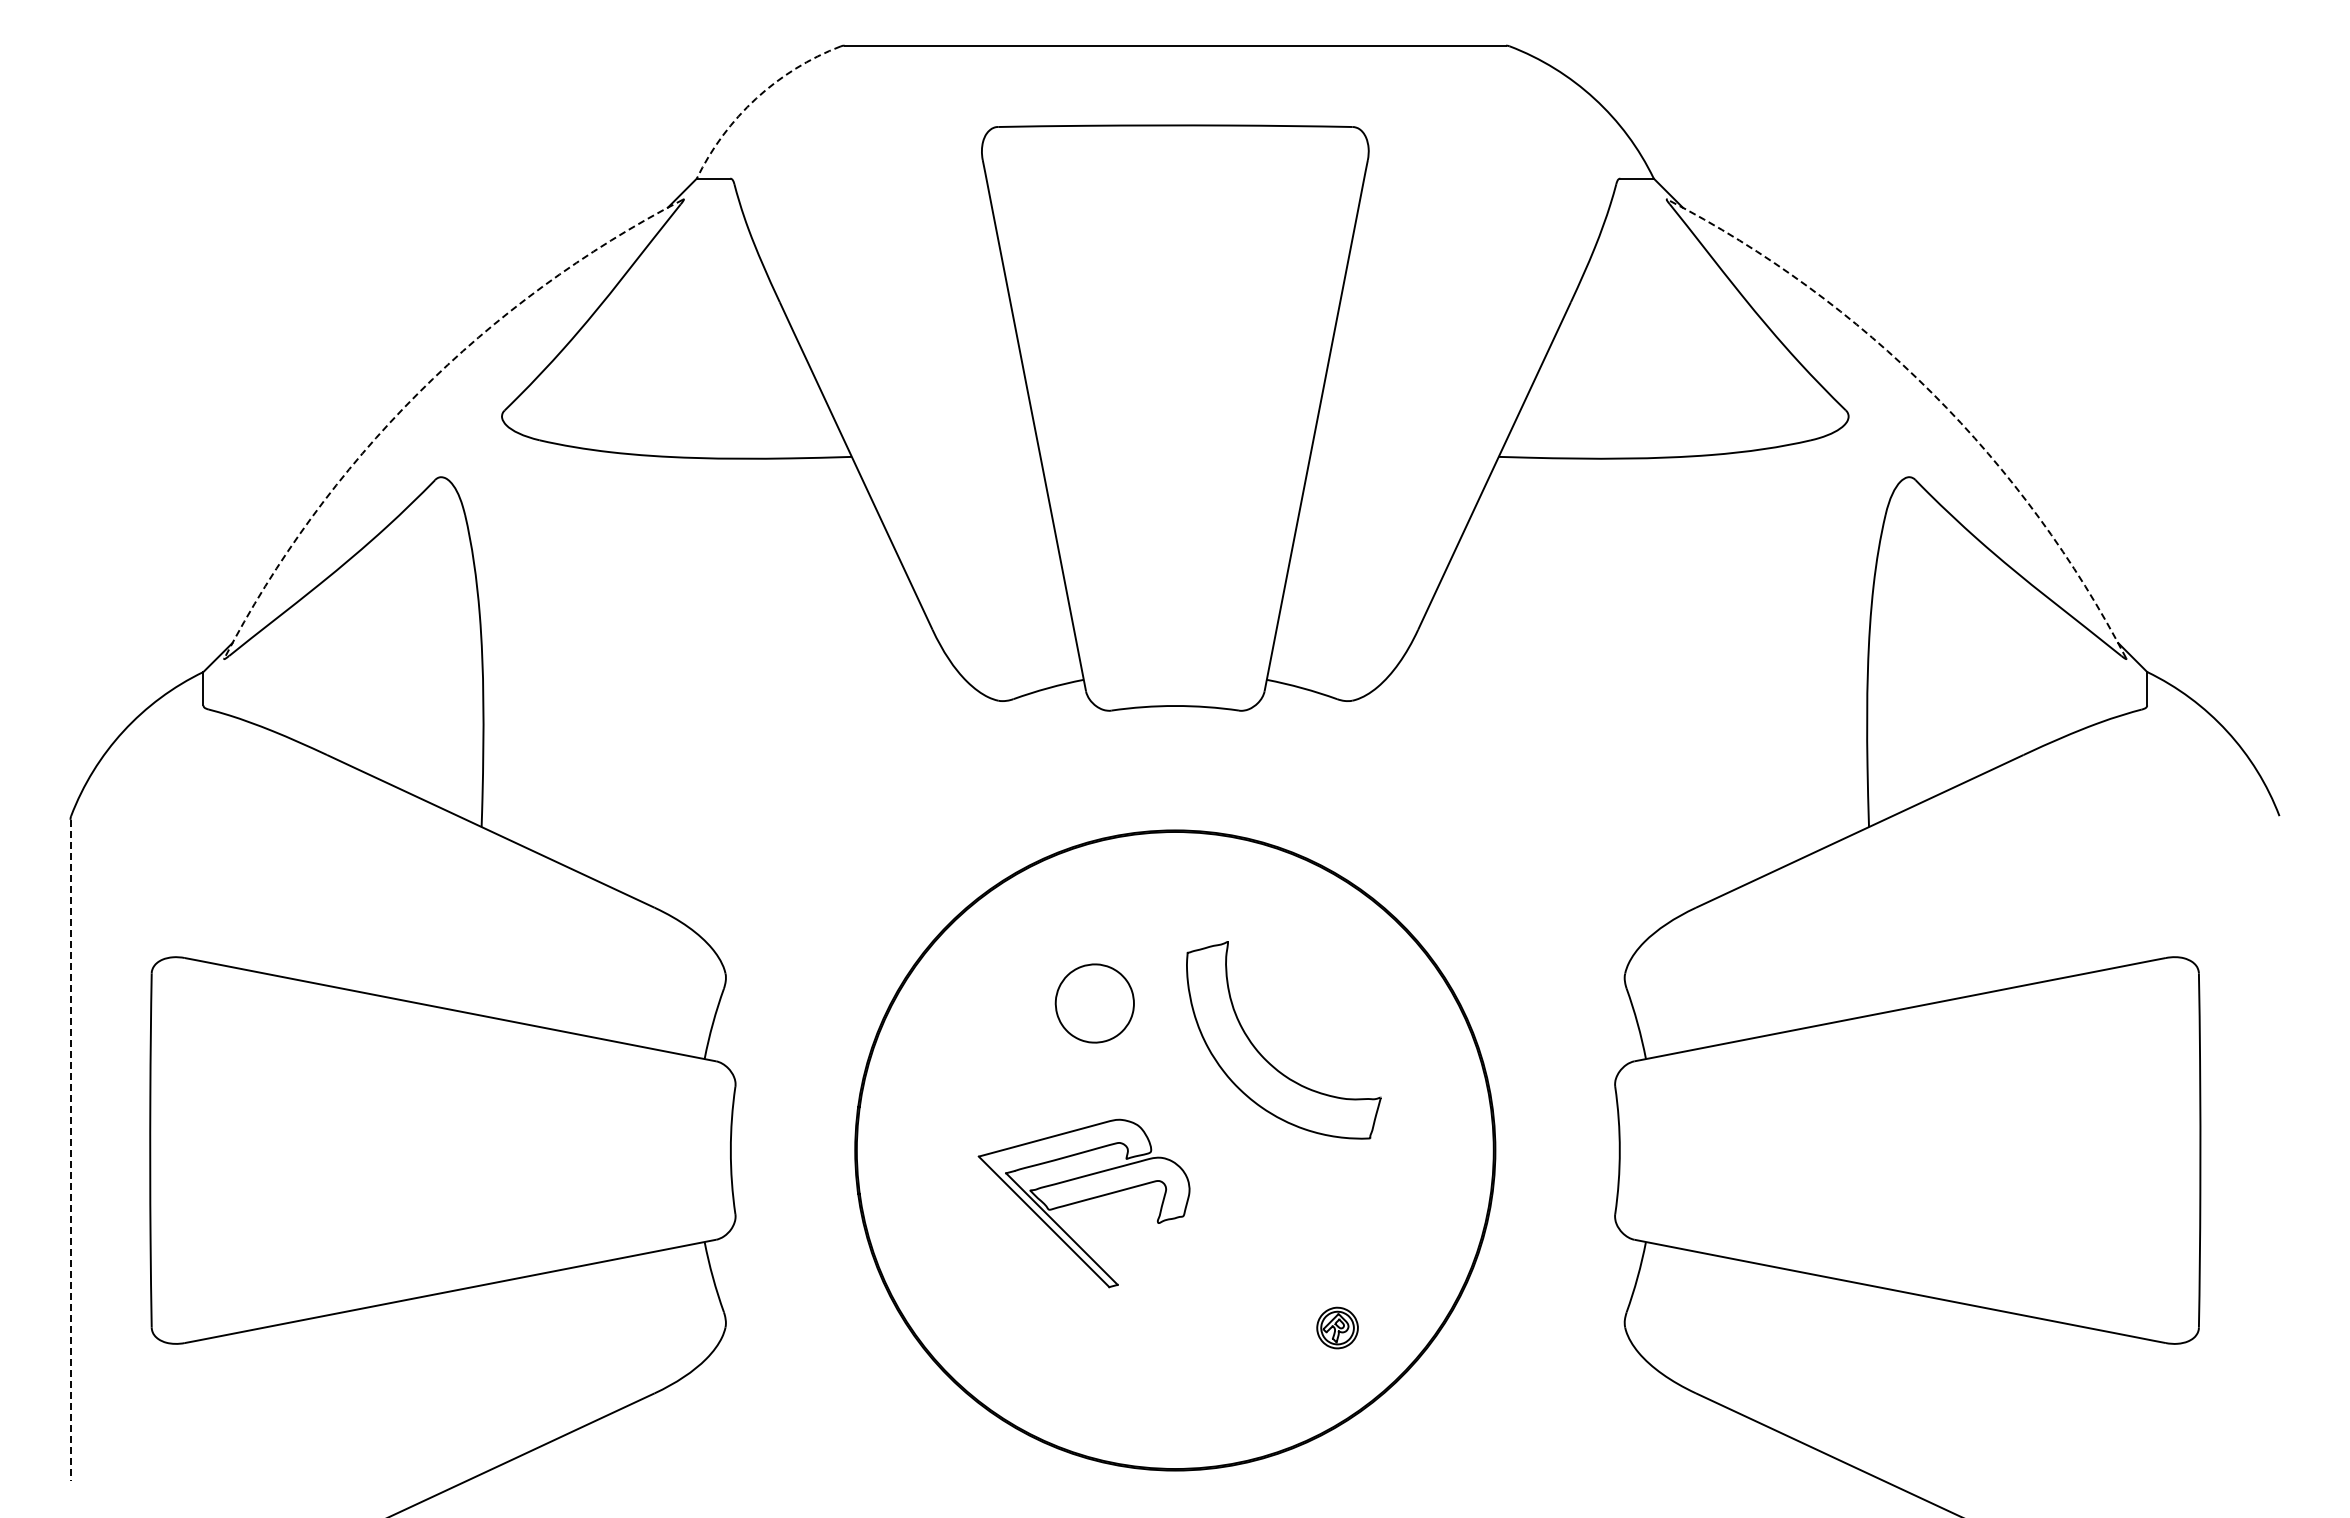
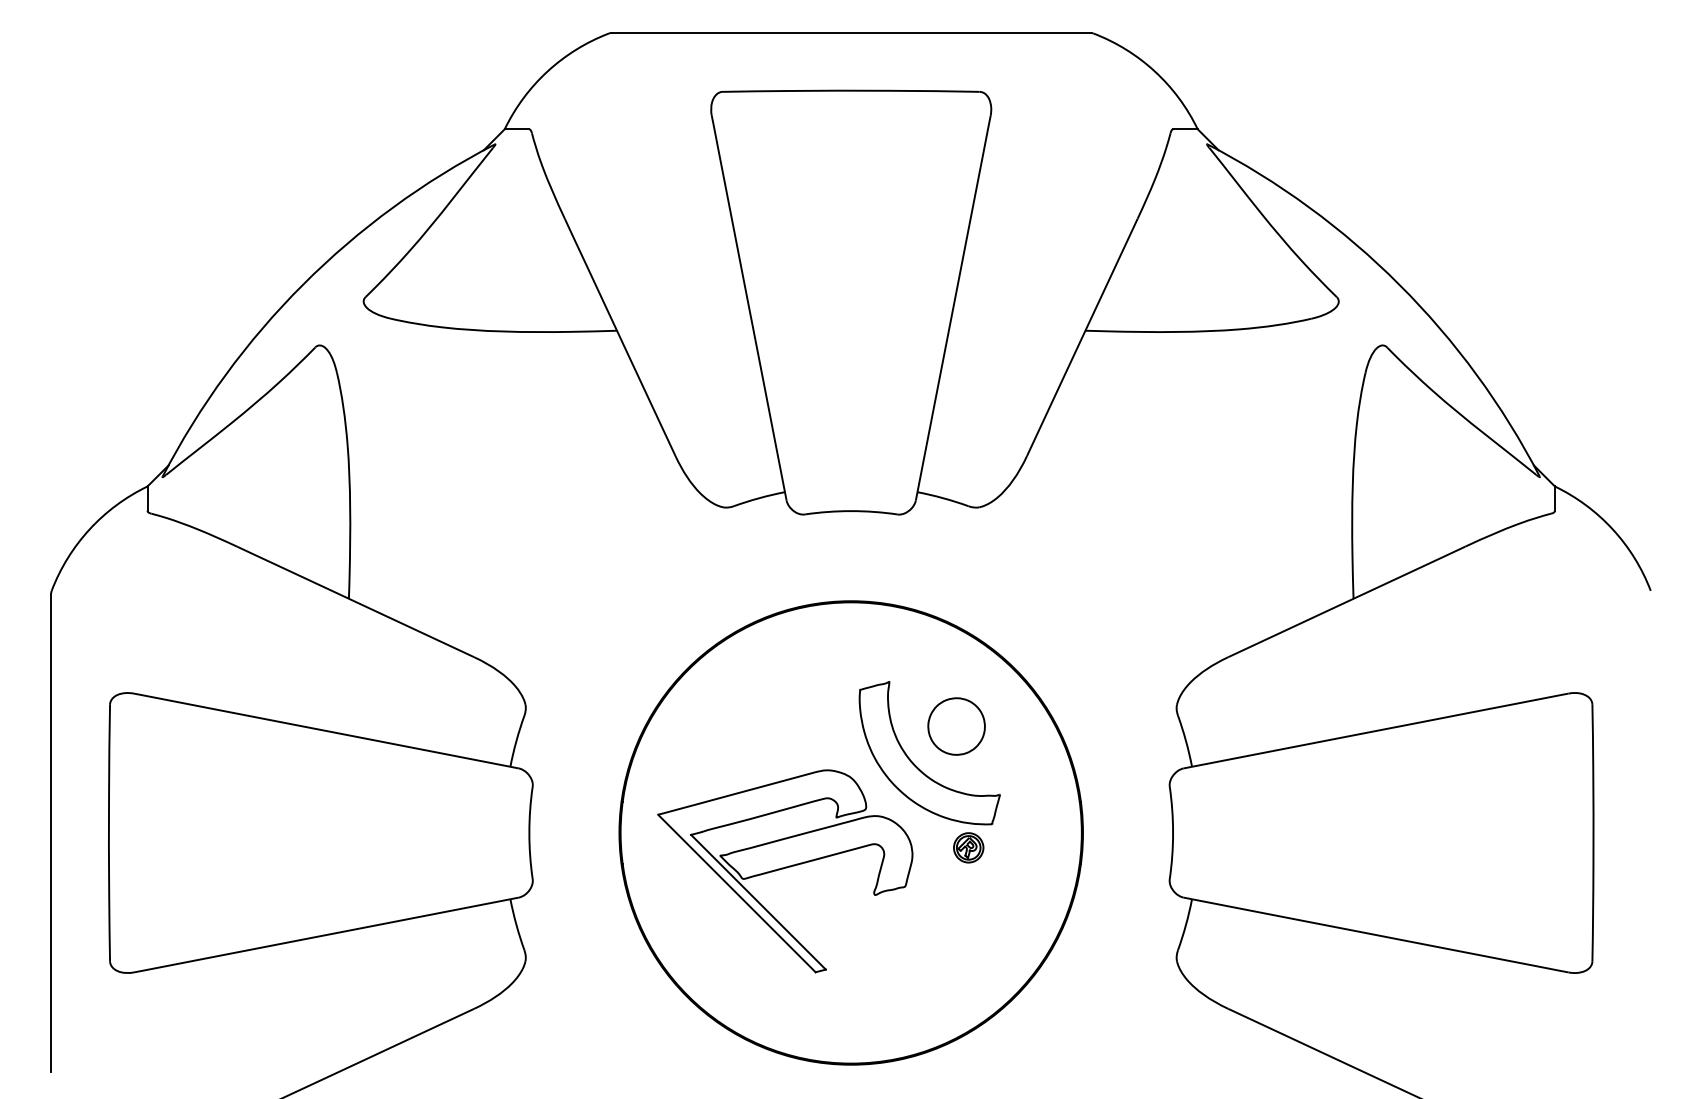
arc: (756, 98) -> (547, 71), dashed -> solid
arc: (418, 393) -> (303, 284), dashed -> solid
arc: (1932, 393) -> (1399, 284), dashed -> solid
part: (1094, 1003) -> (956, 726), moved
line: (70, 1150) -> (51, 832), dashed -> solid
part: (1083, 1203) -> (784, 871), size x1.67
part: (1337, 1327) -> (968, 847), moved

